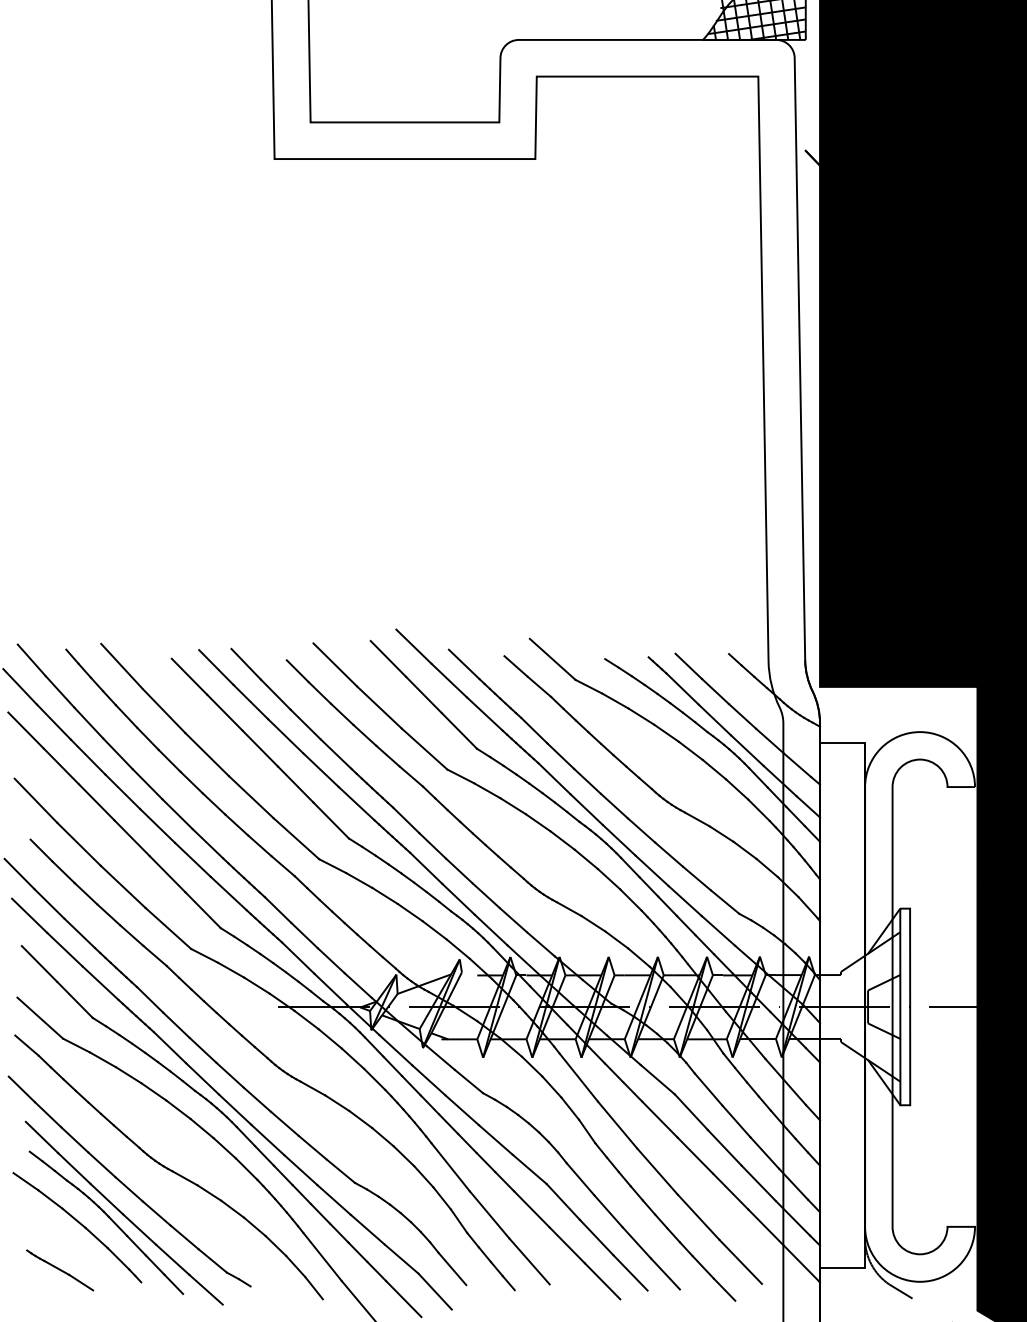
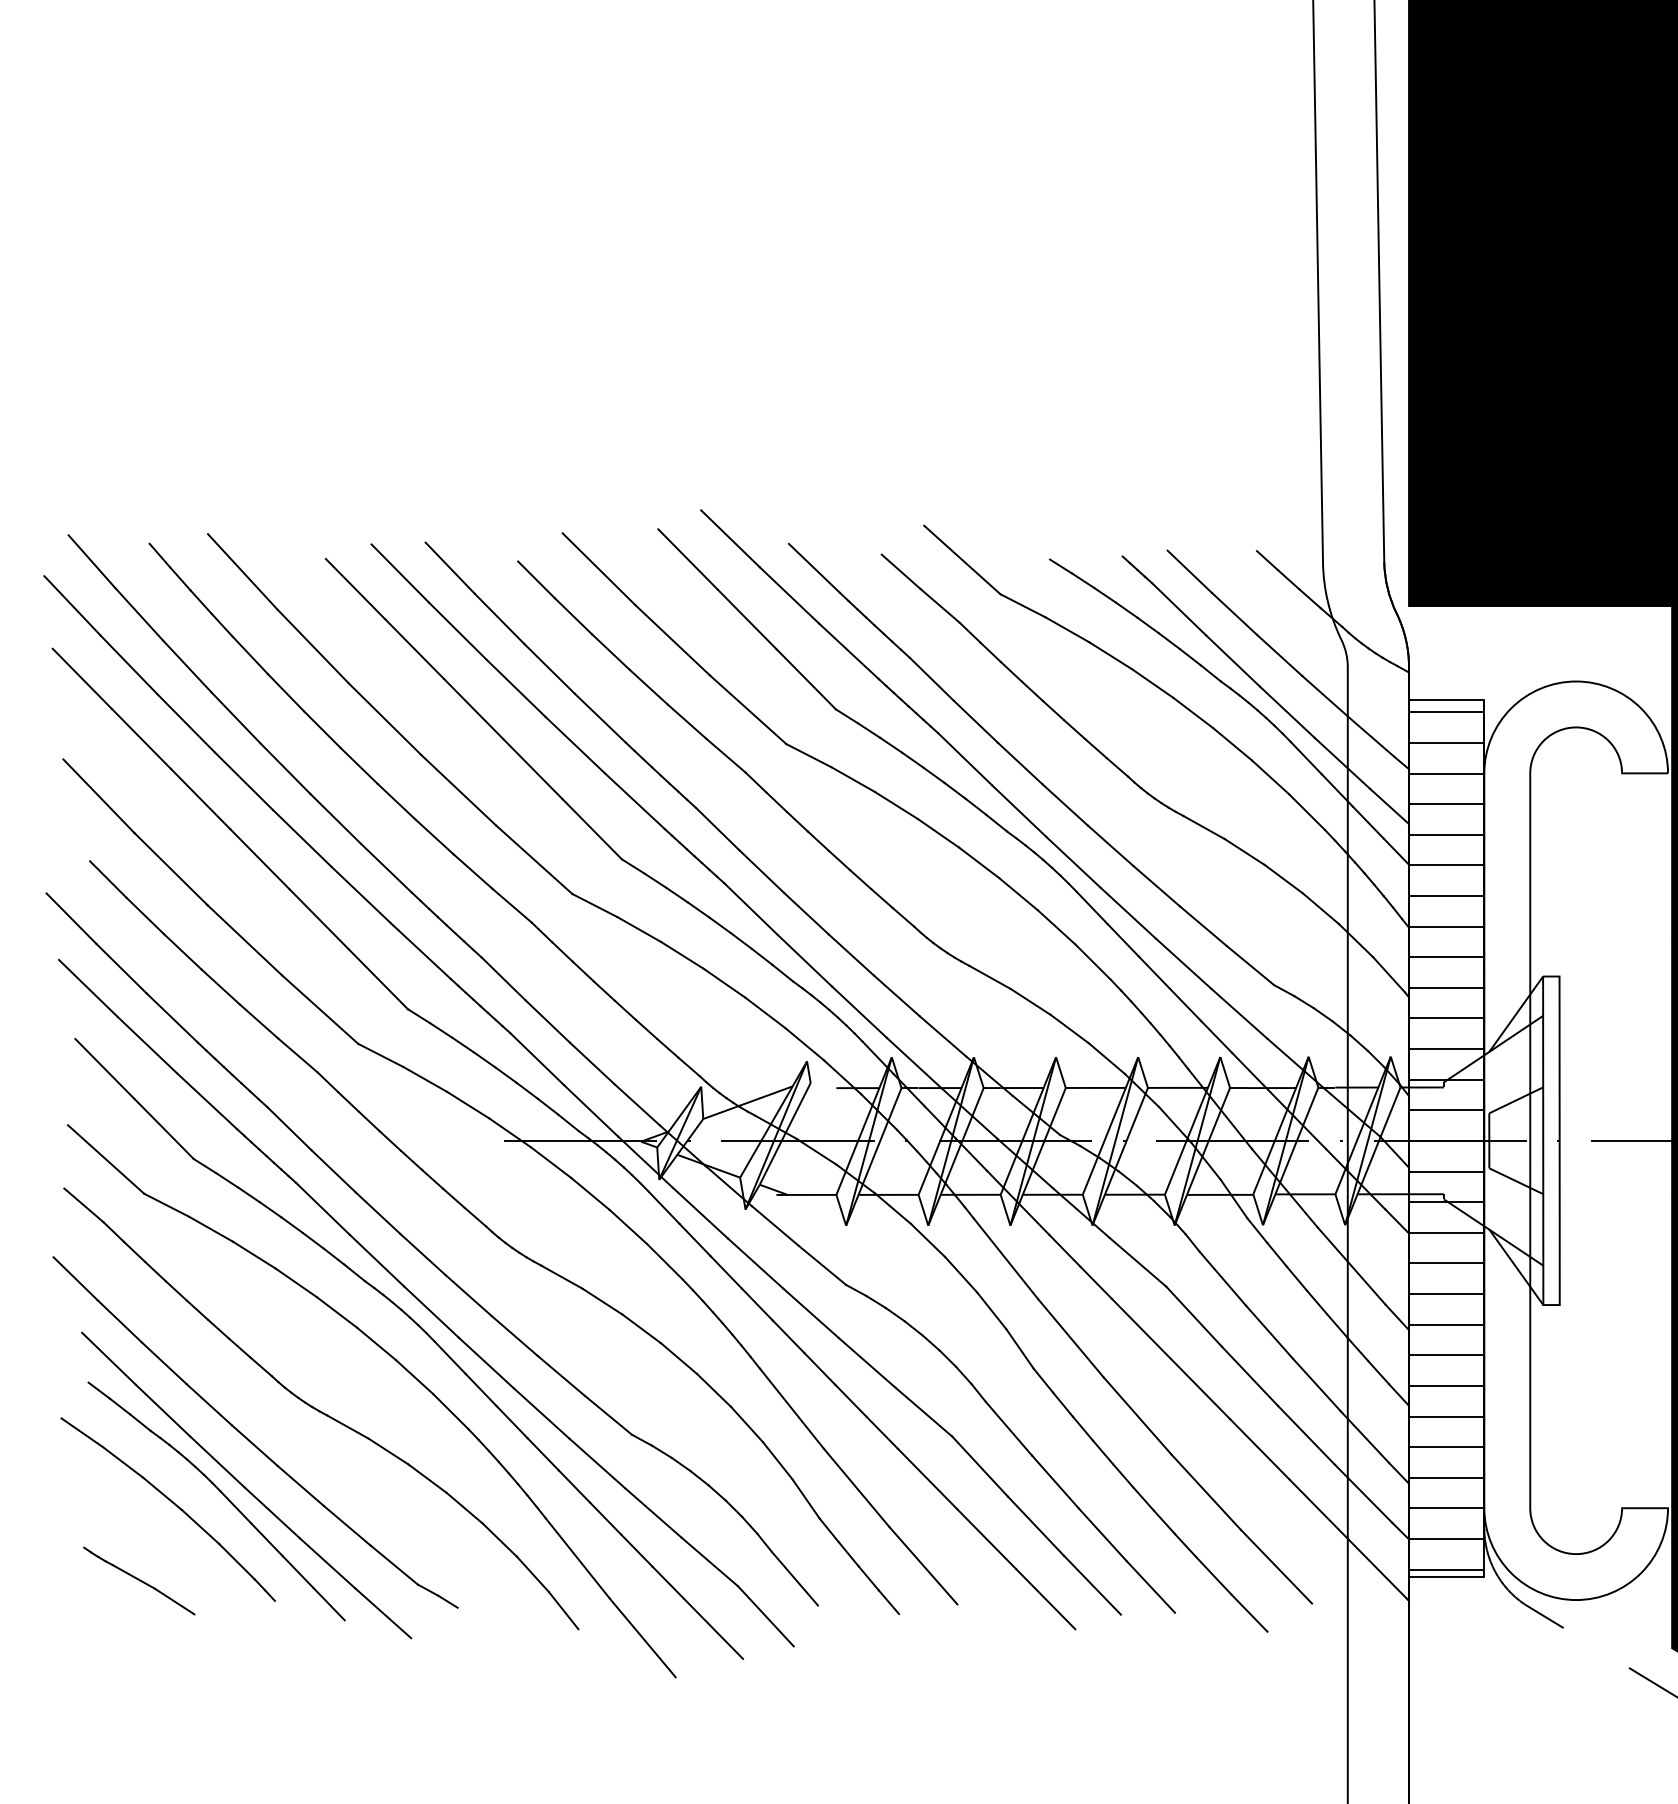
hatch: (842, 1006) -> (1446, 1140), added

